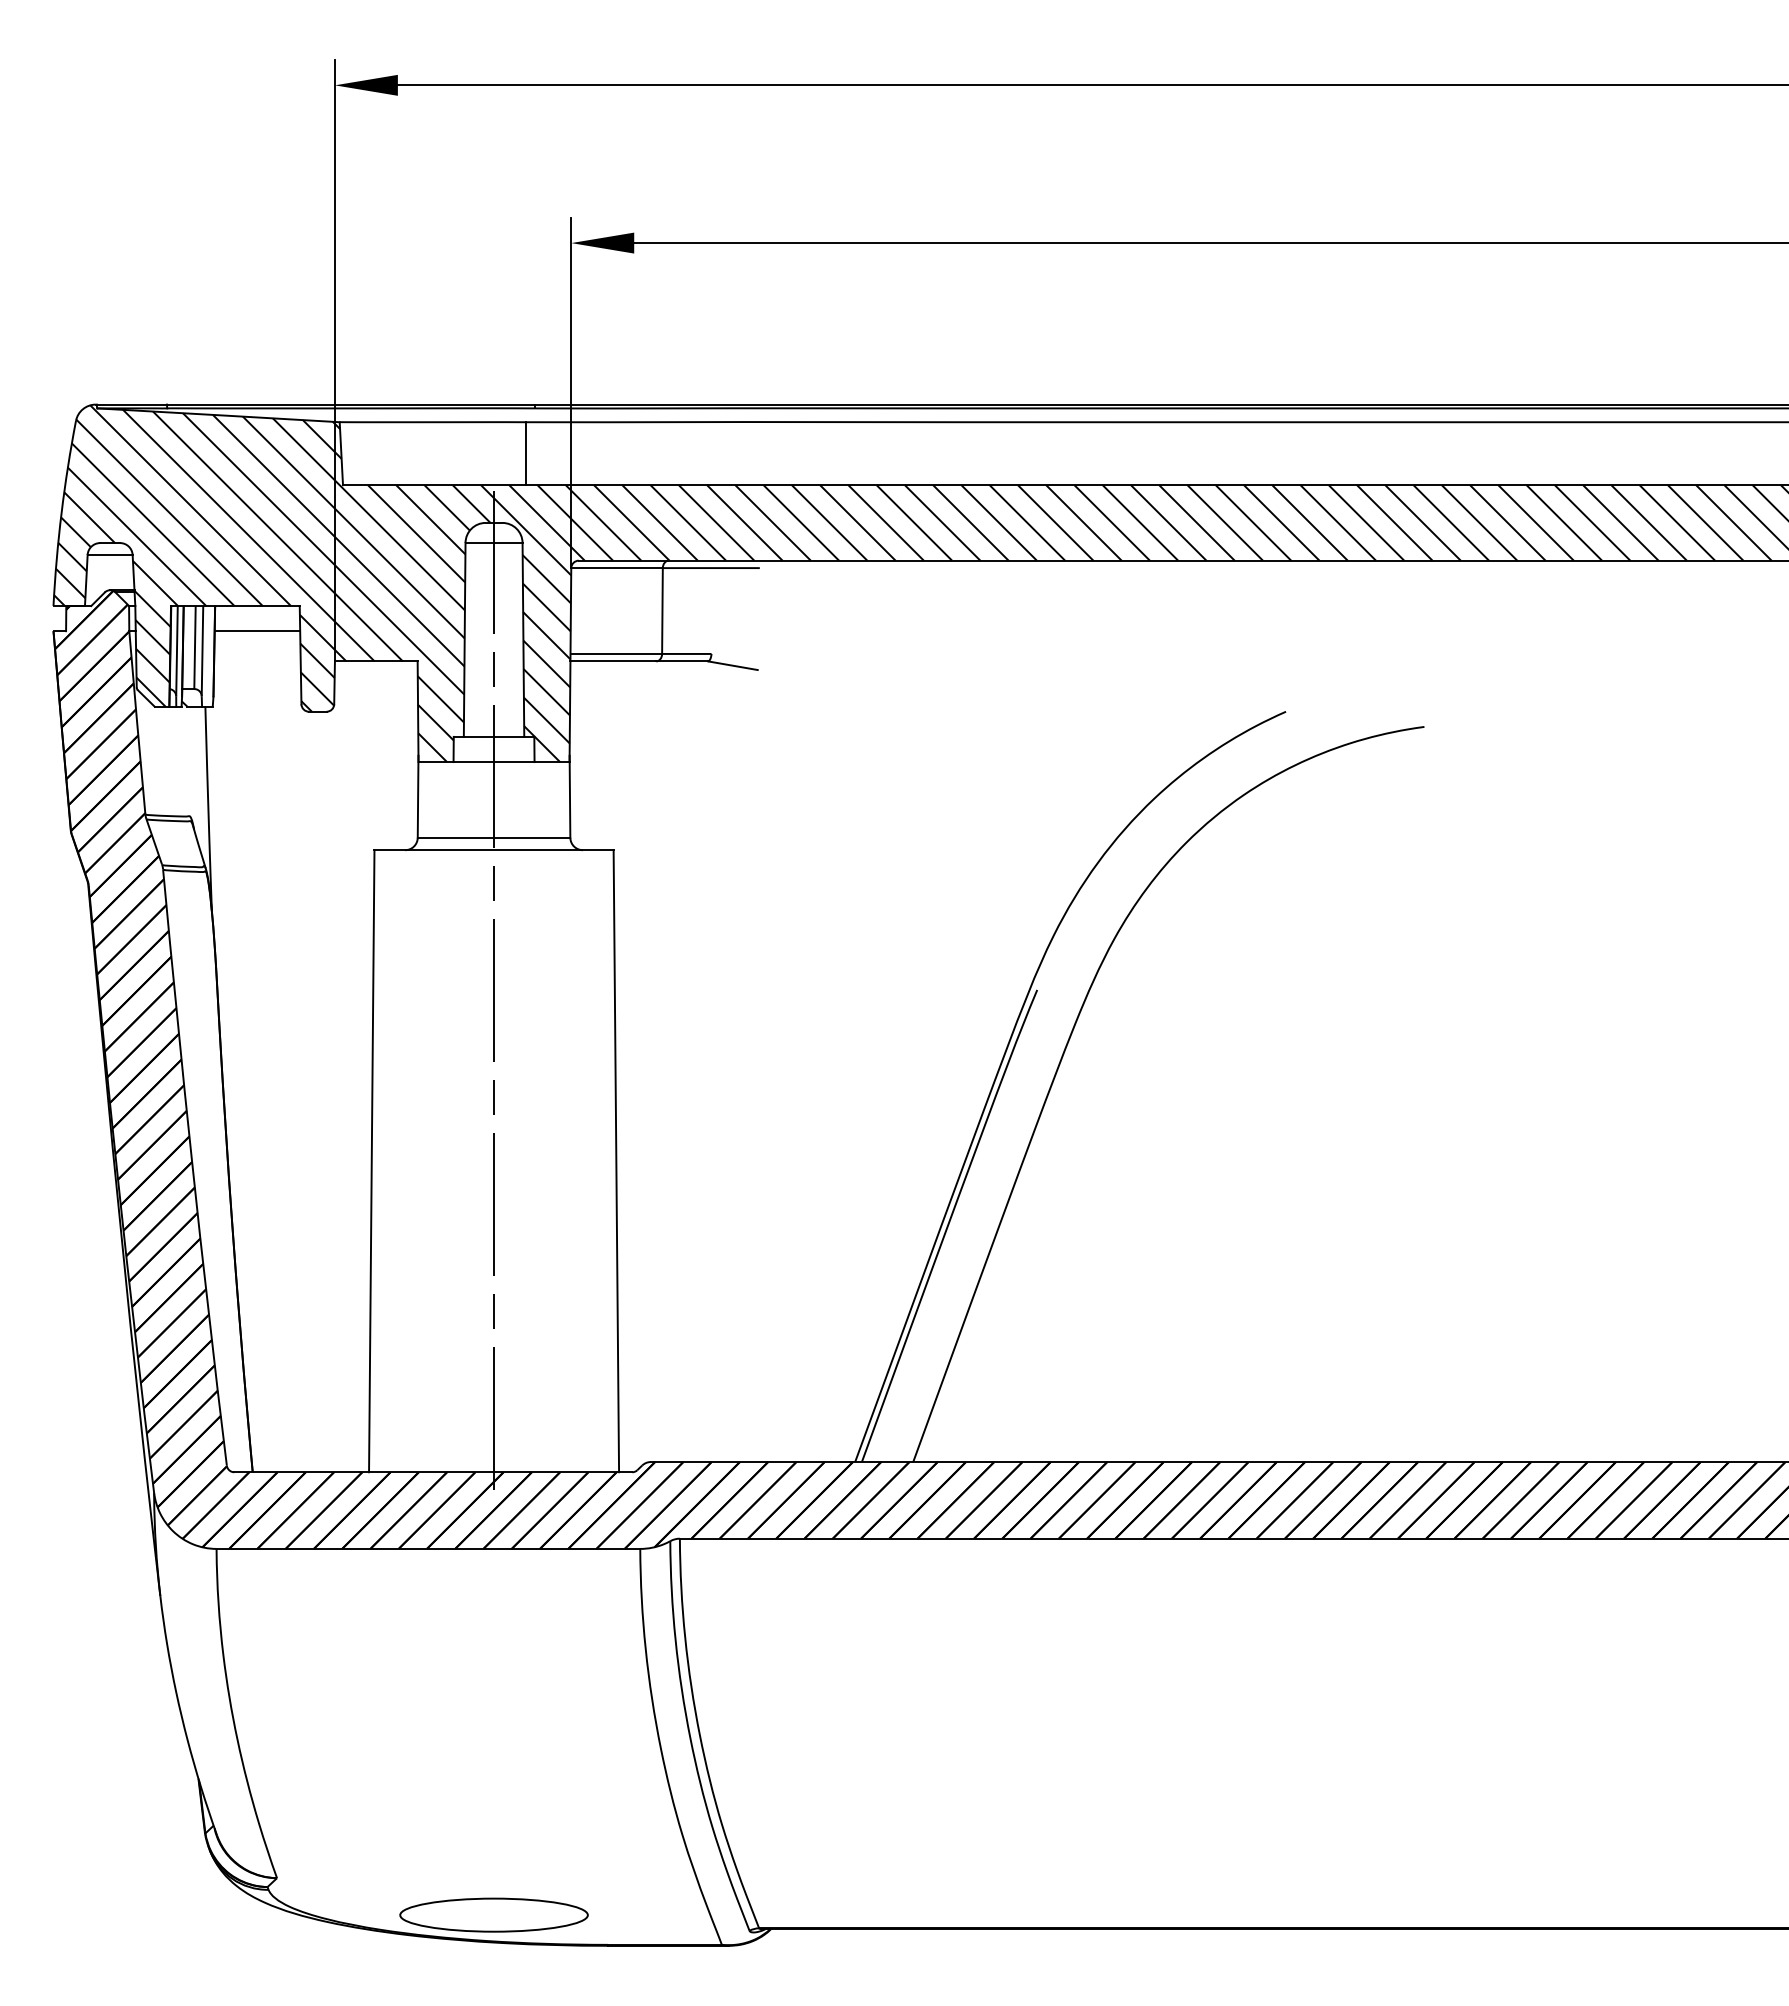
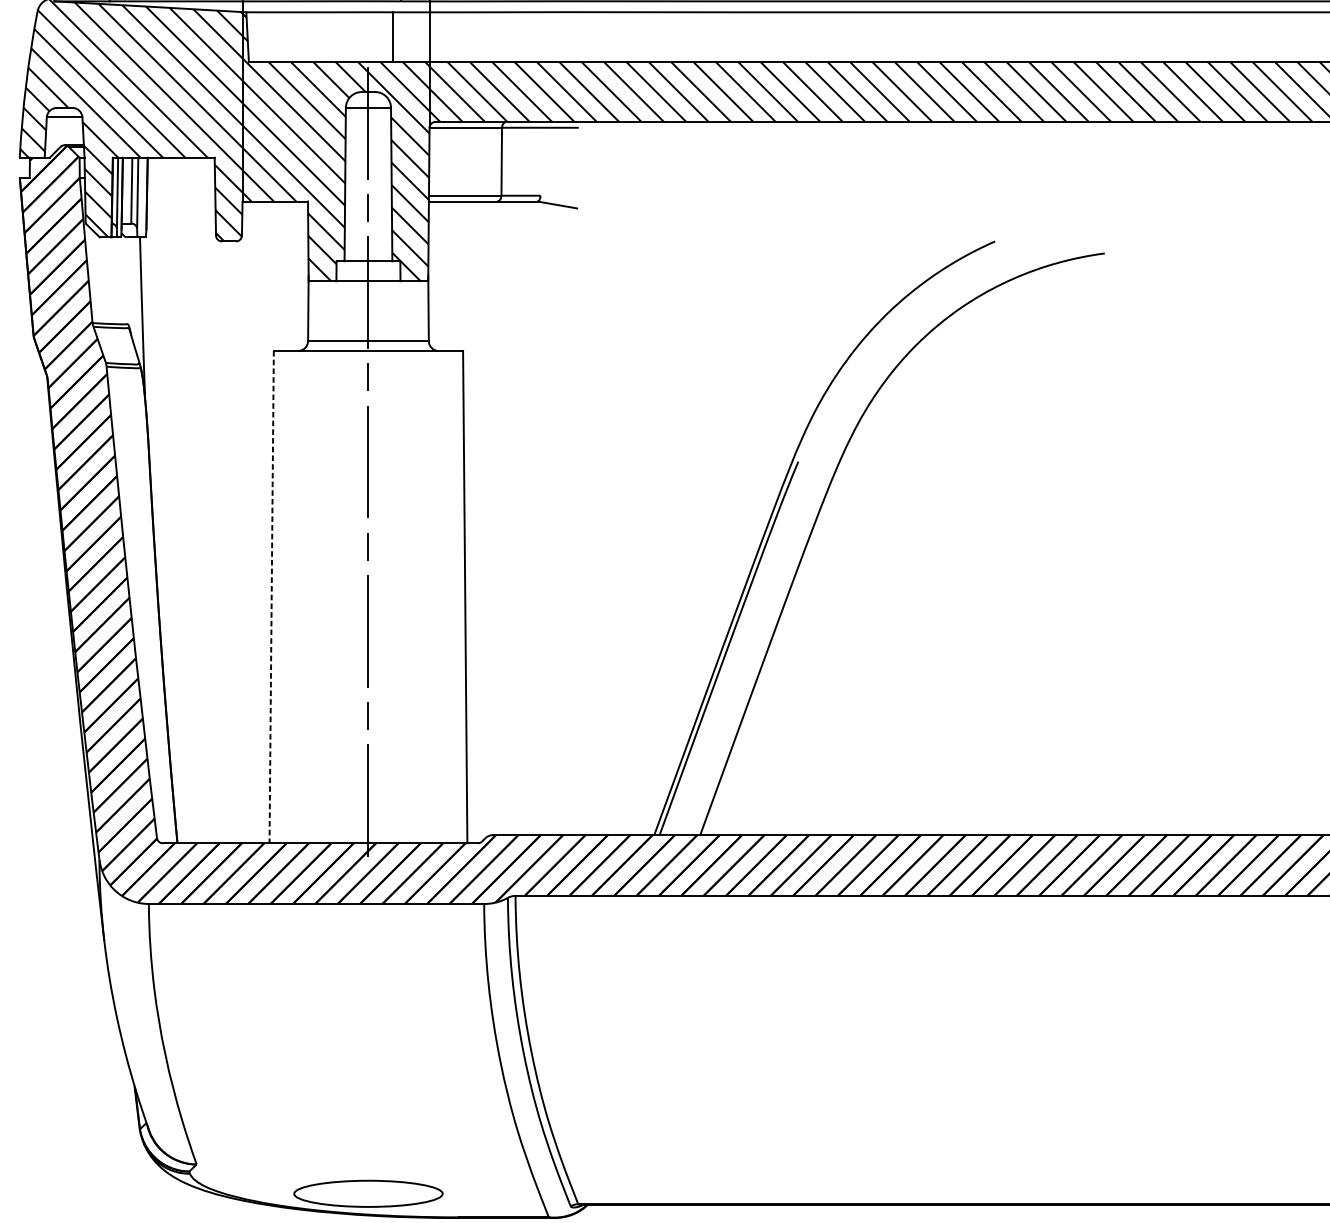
line: (257, 631) -> (181, 177), removed
line: (371, 1161) -> (271, 597), solid -> dashed

